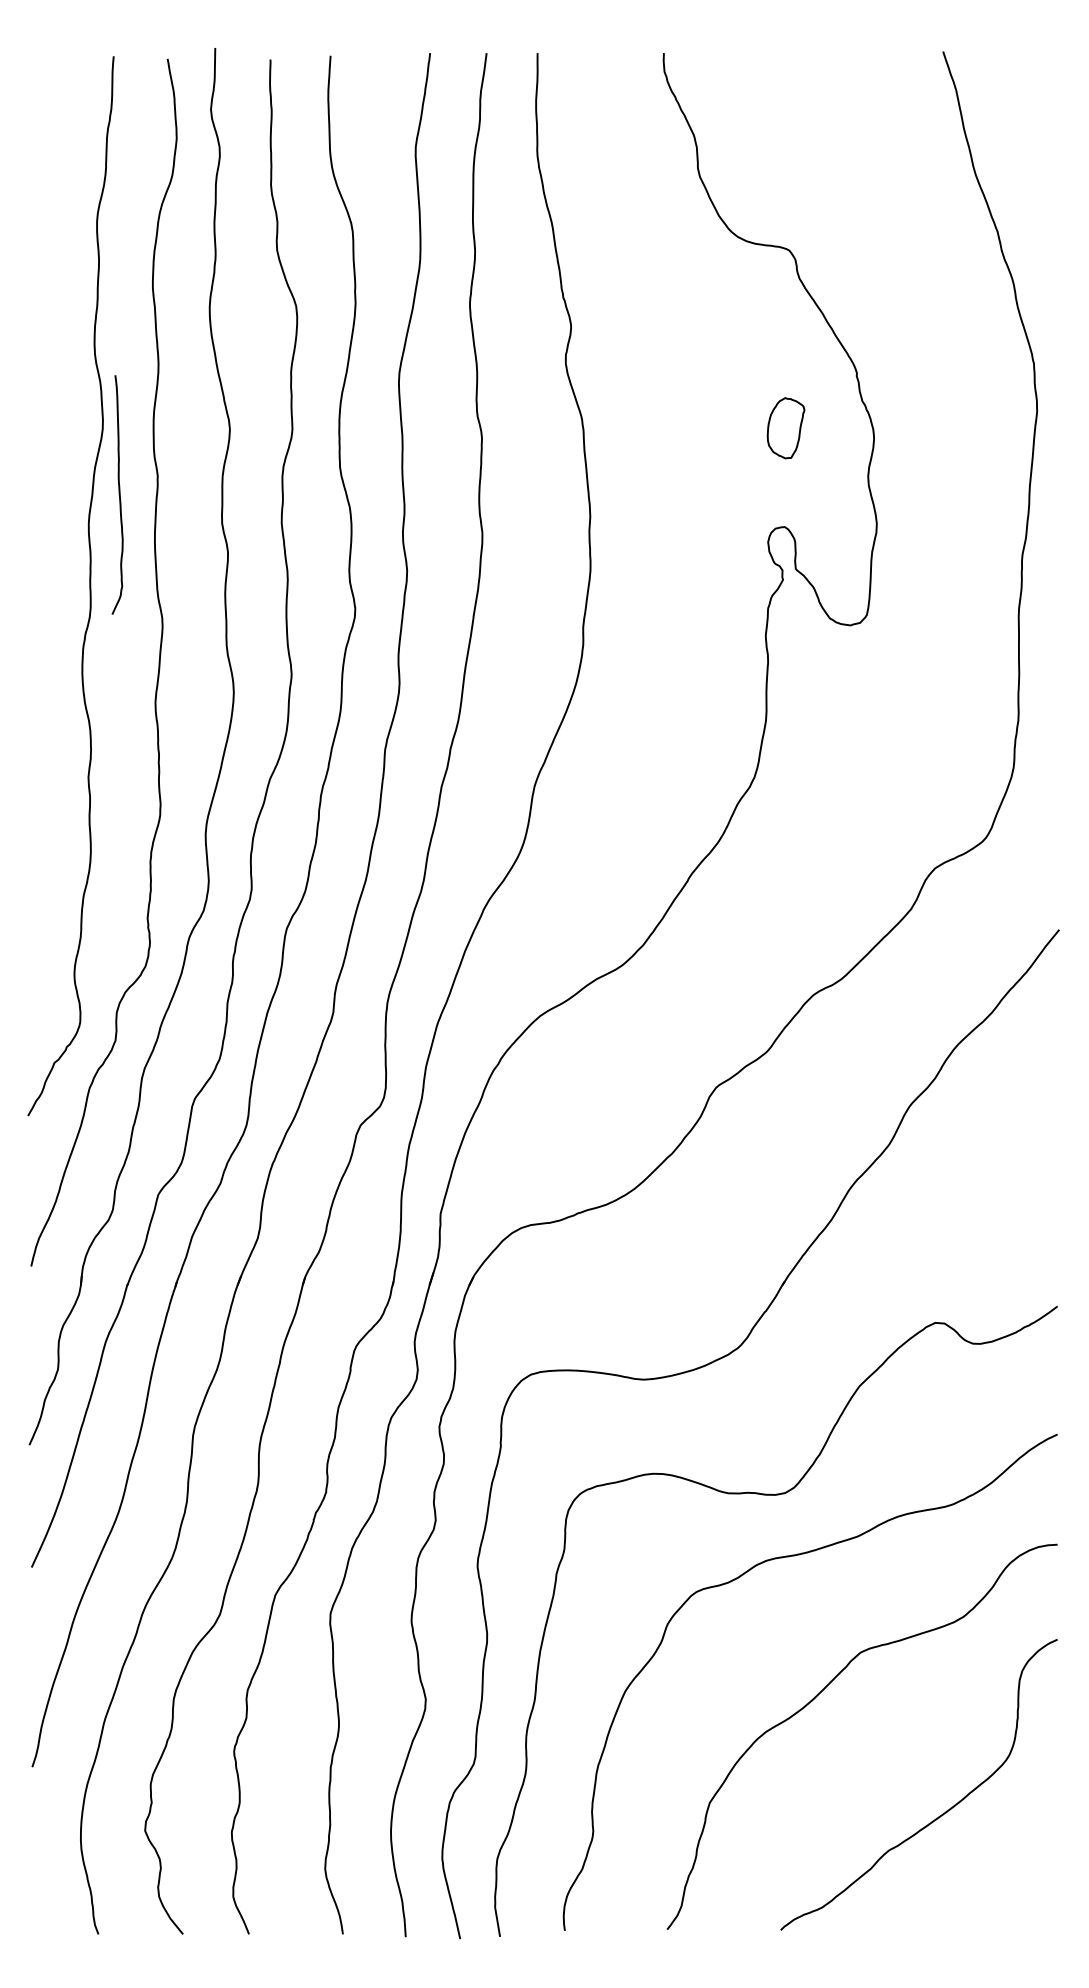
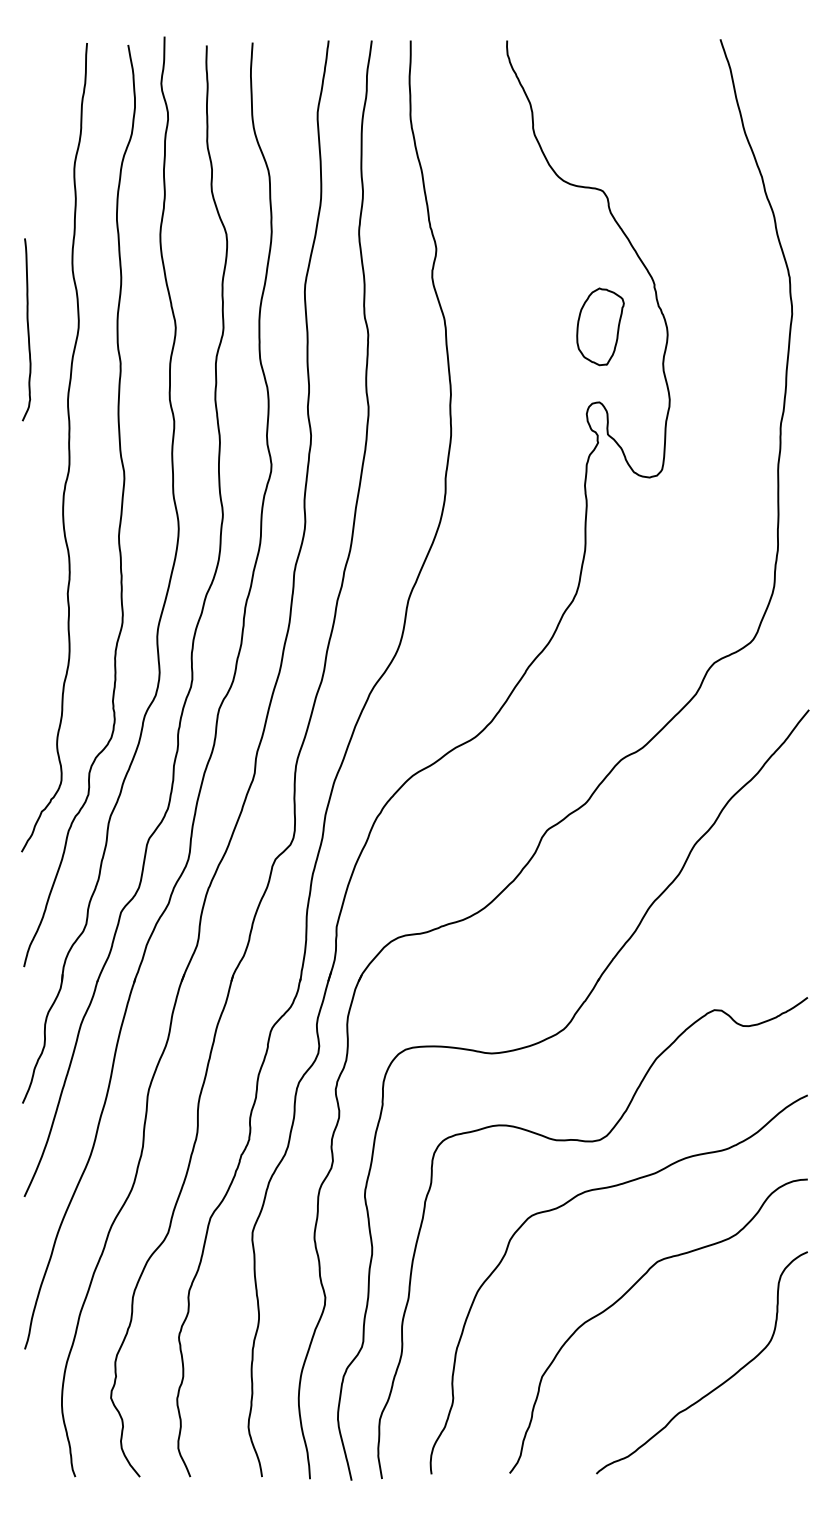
part: (785, 428) -> (600, 327), size x1.67
curve: (118, 494) -> (27, 329), moved

